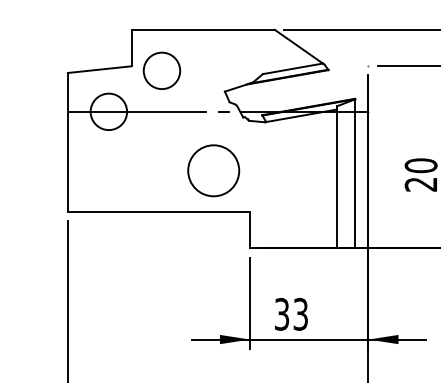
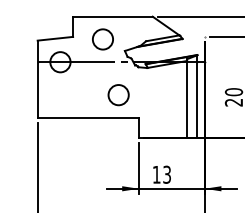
circle: (161, 70) -> (102, 39), moved
circle: (213, 171) -> (118, 95), size x0.71
text: (281, 313) -> (156, 174), 33 -> 13

